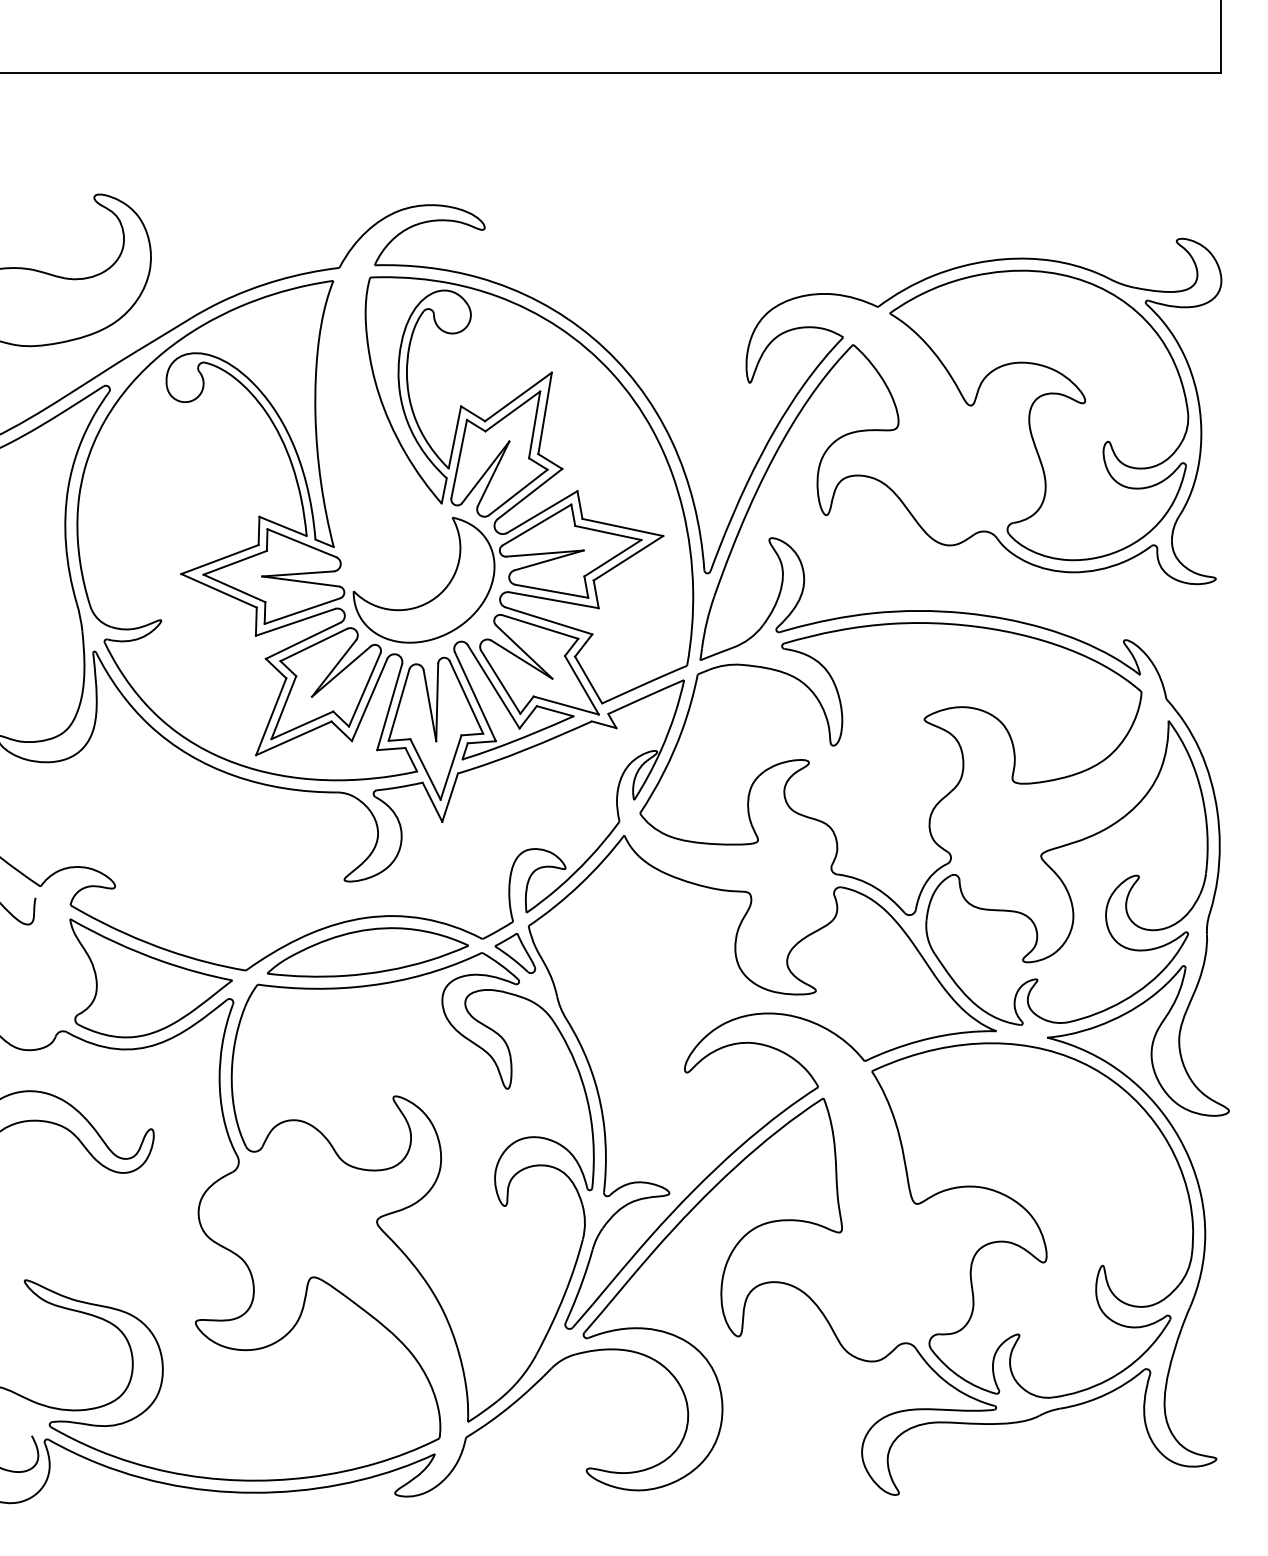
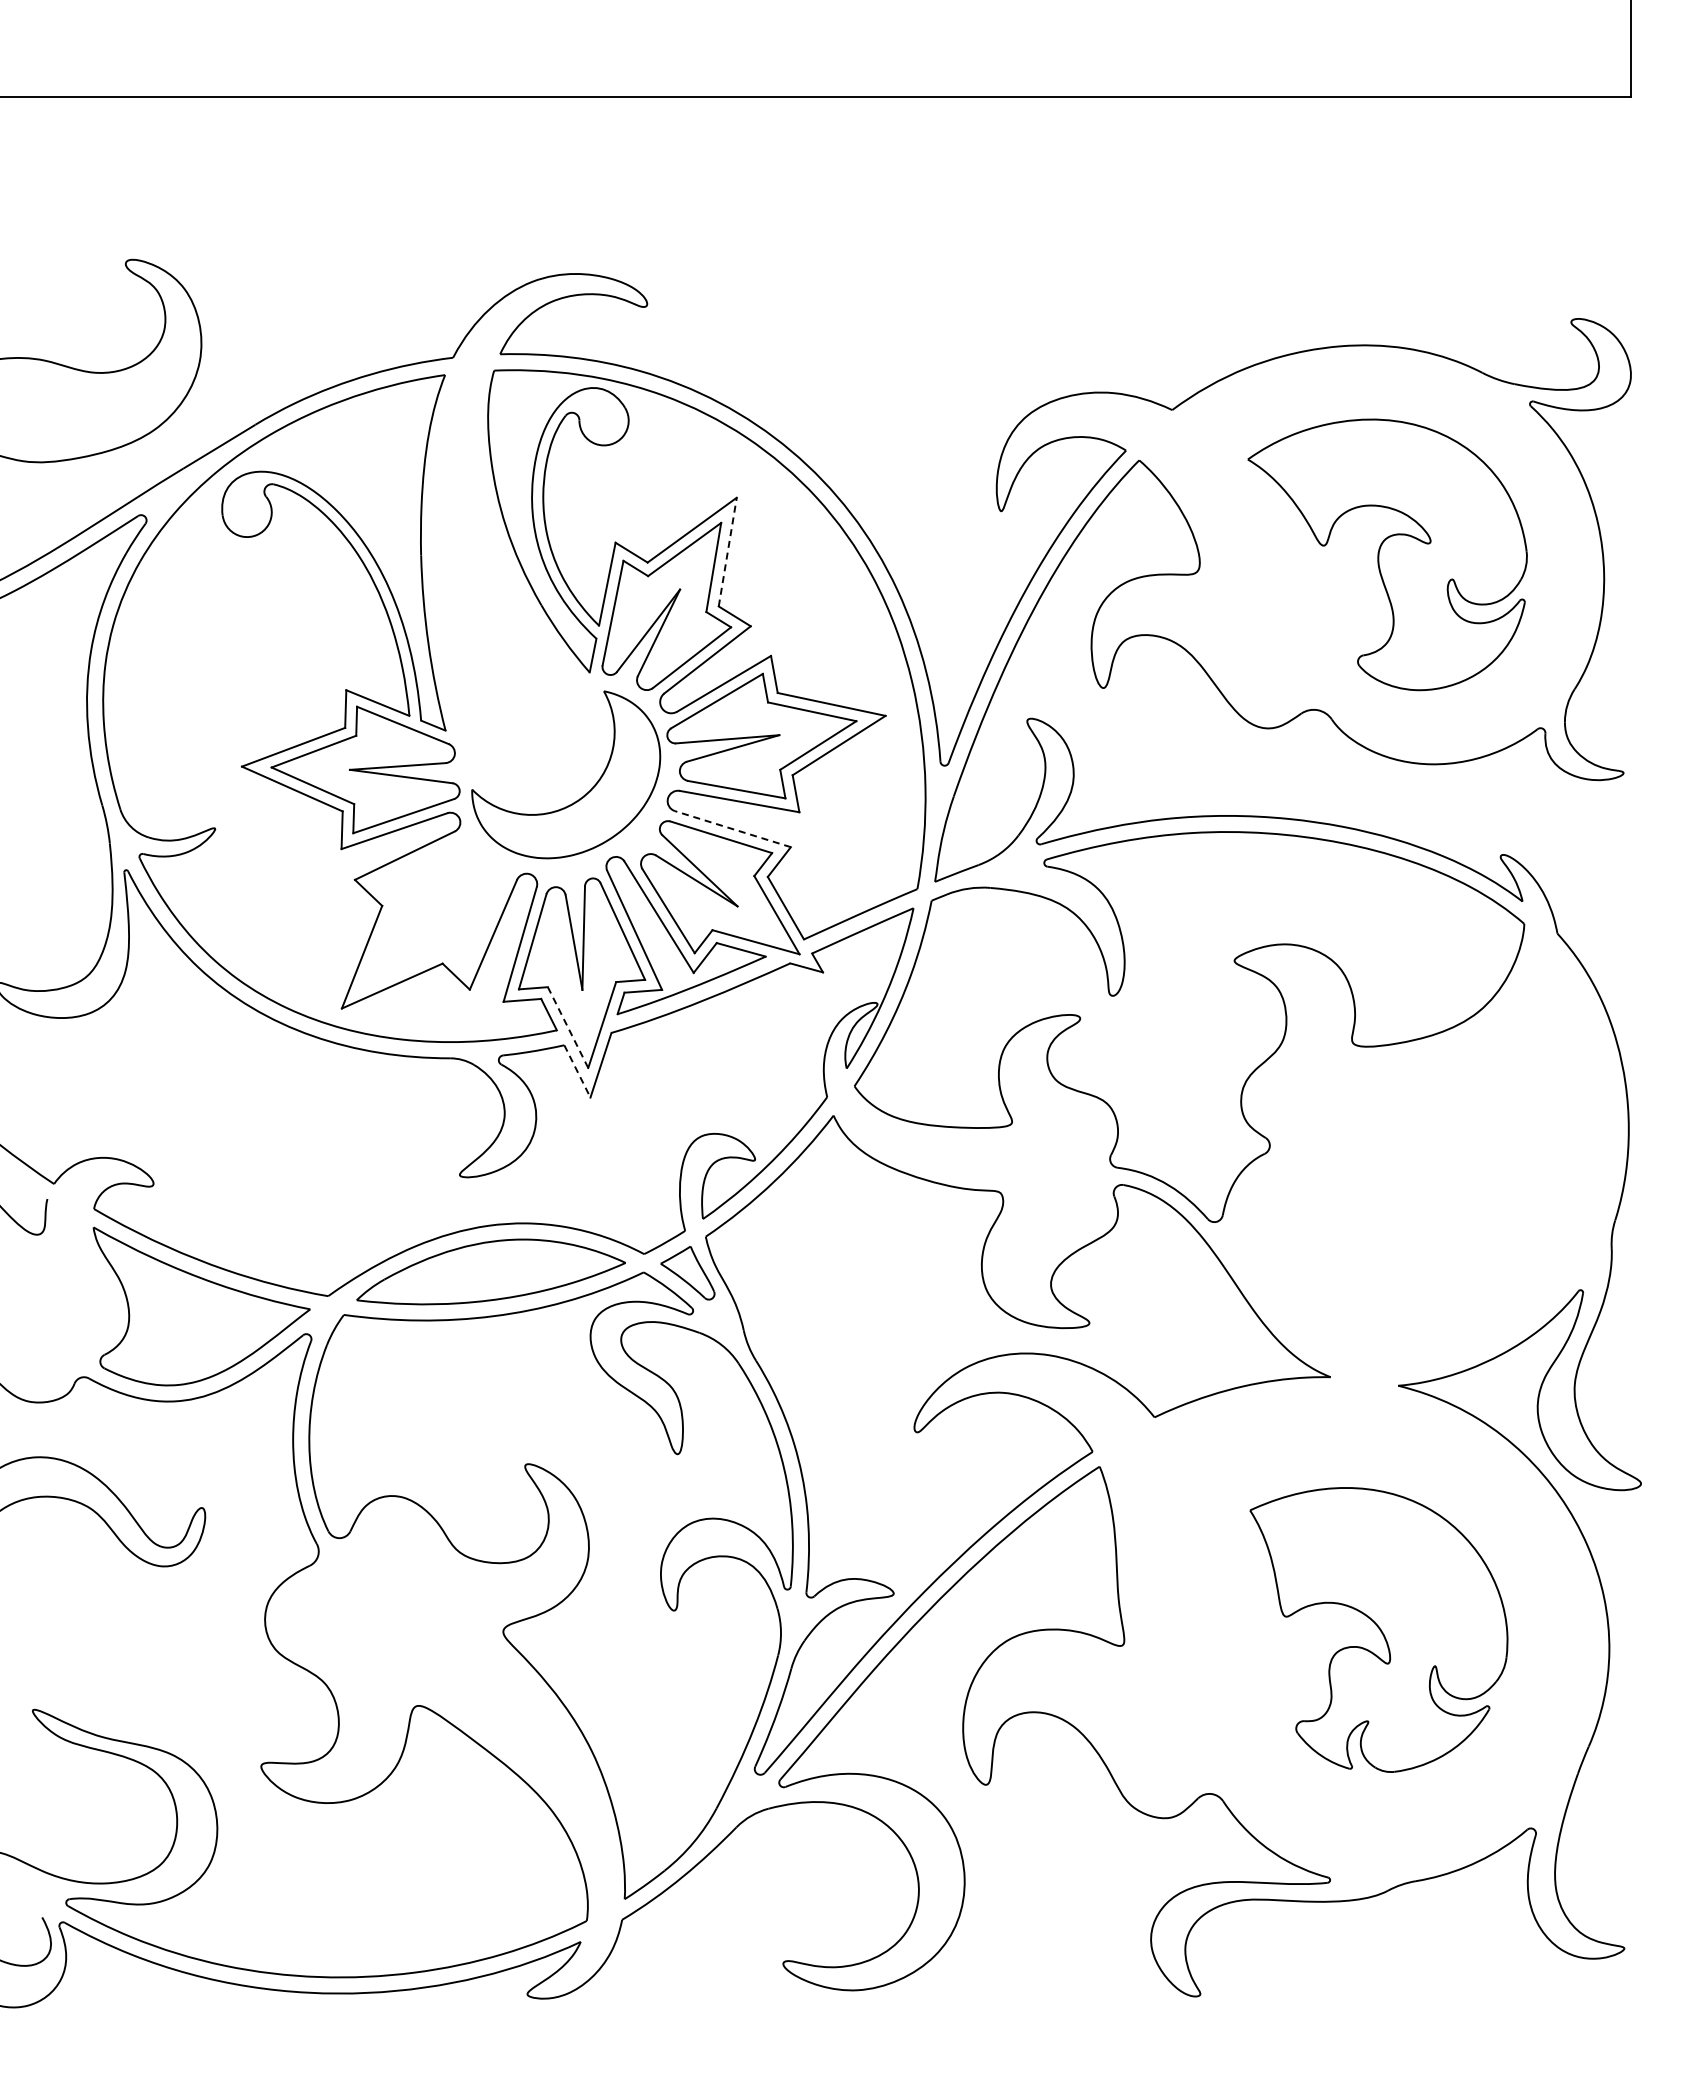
line: (544, 412) -> (727, 551), solid -> dashed
part: (1039, 415) -> (1387, 554), size x0.7
line: (548, 621) -> (732, 829), solid -> dashed
part: (326, 683) -> (435, 912), removed
line: (425, 770) -> (568, 1028), solid -> dashed
line: (432, 802) -> (577, 1071), solid -> dashed
part: (1066, 872) -> (1424, 1165), removed
part: (1032, 1220) -> (1378, 1629), size x0.6

